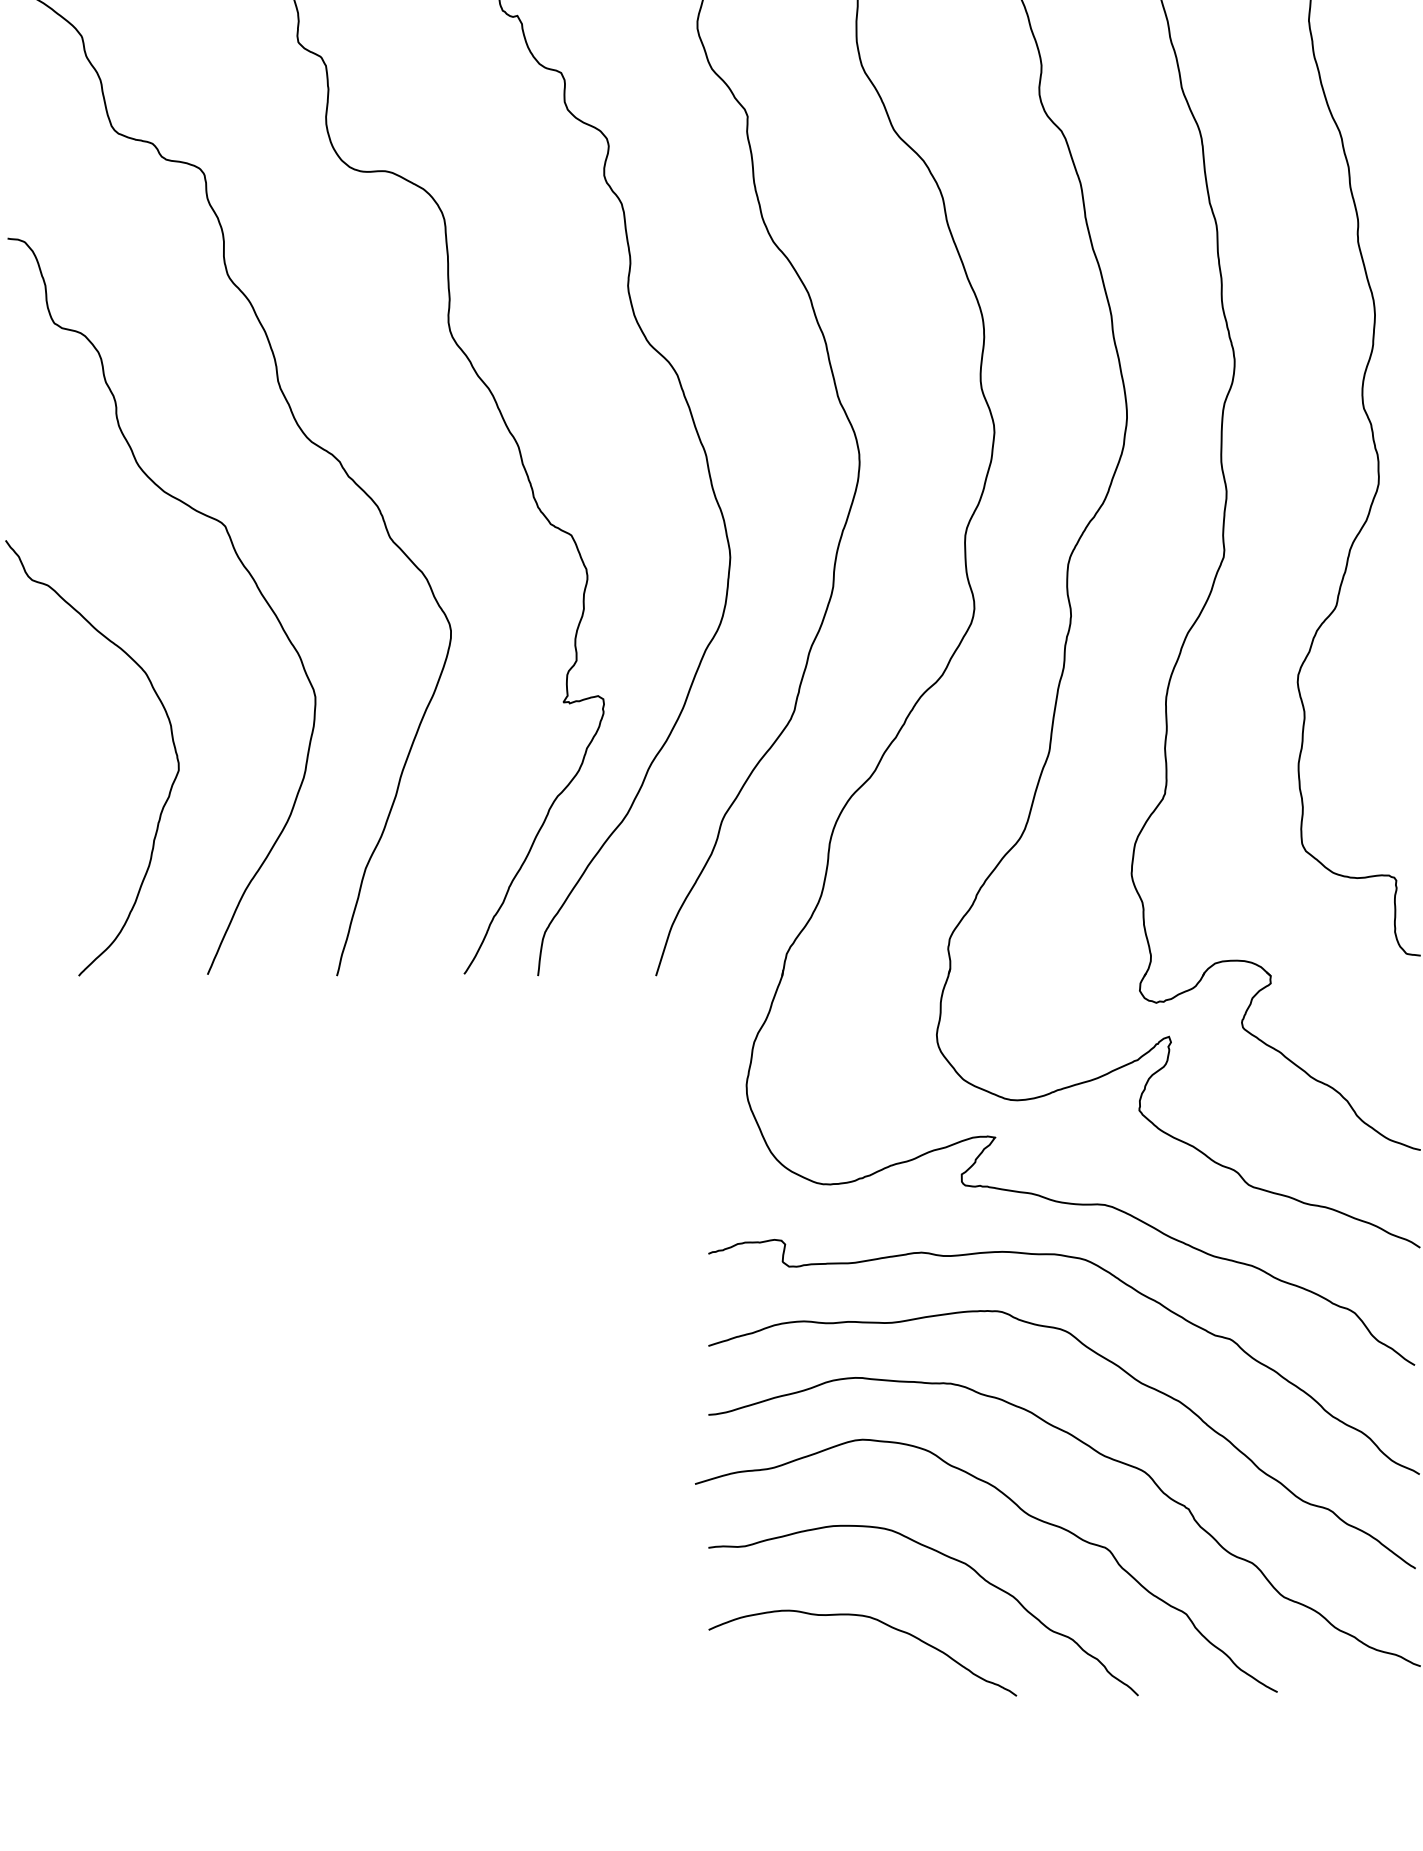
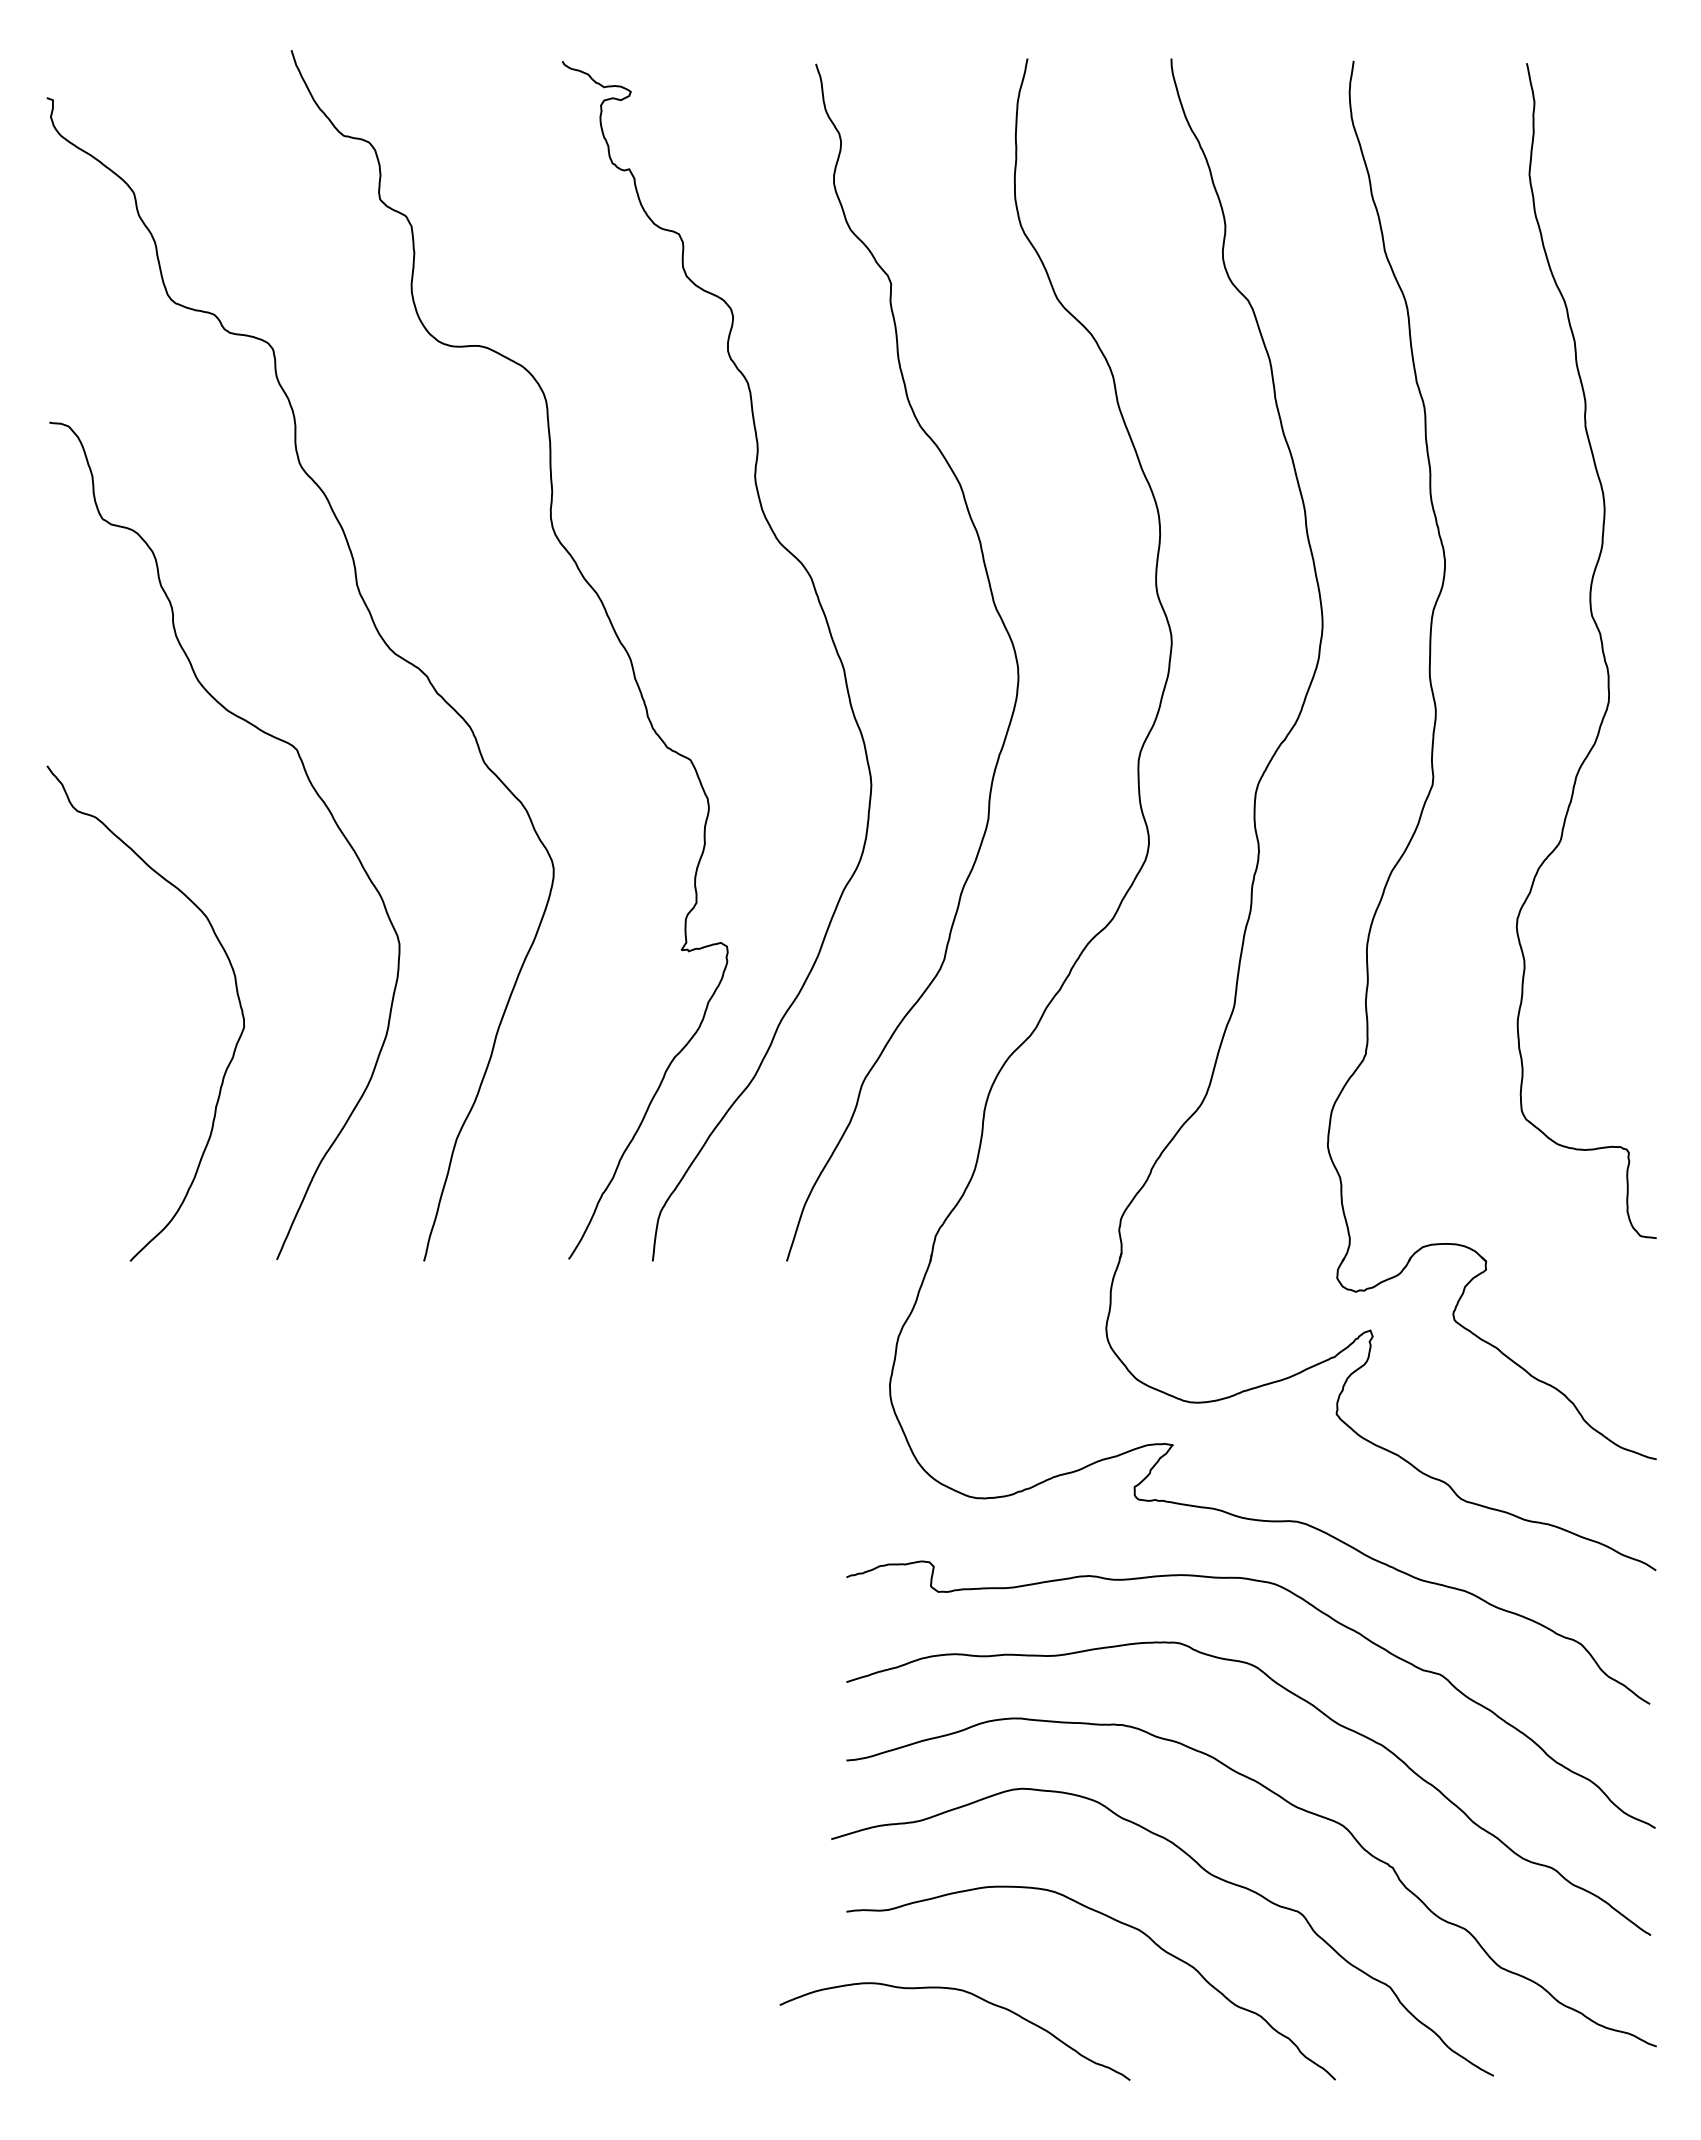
curve: (873, 1619) -> (967, 1993), moved

